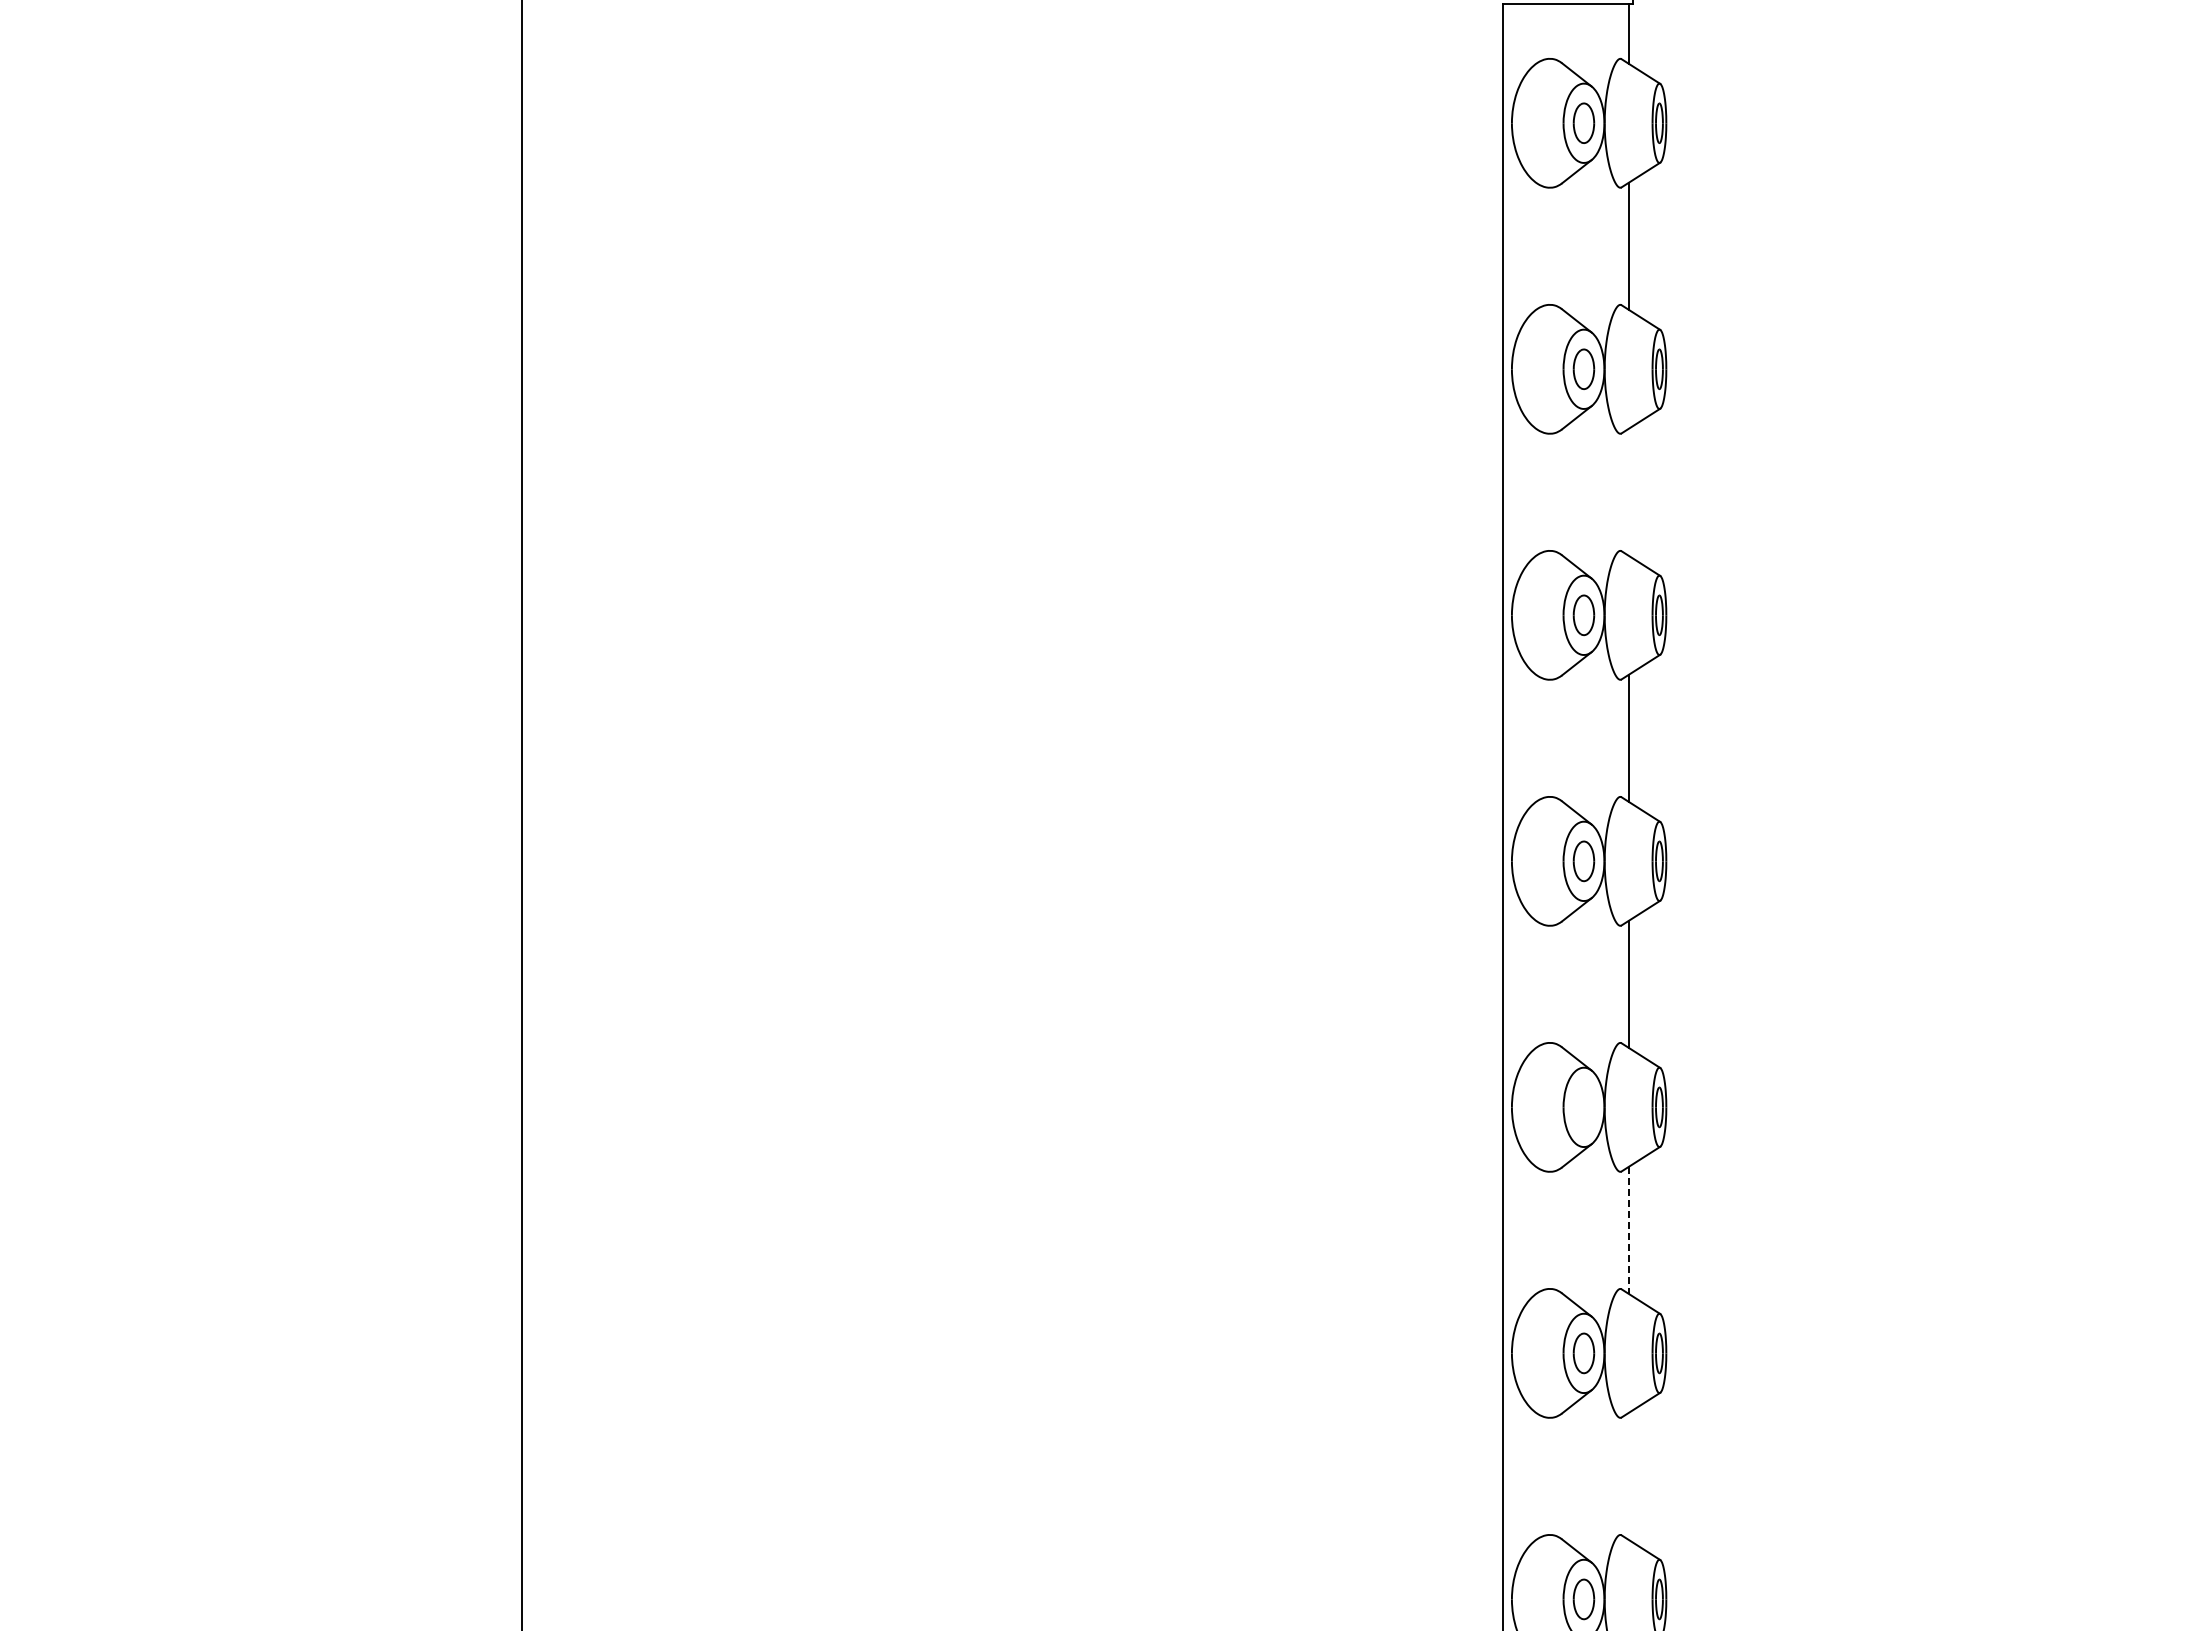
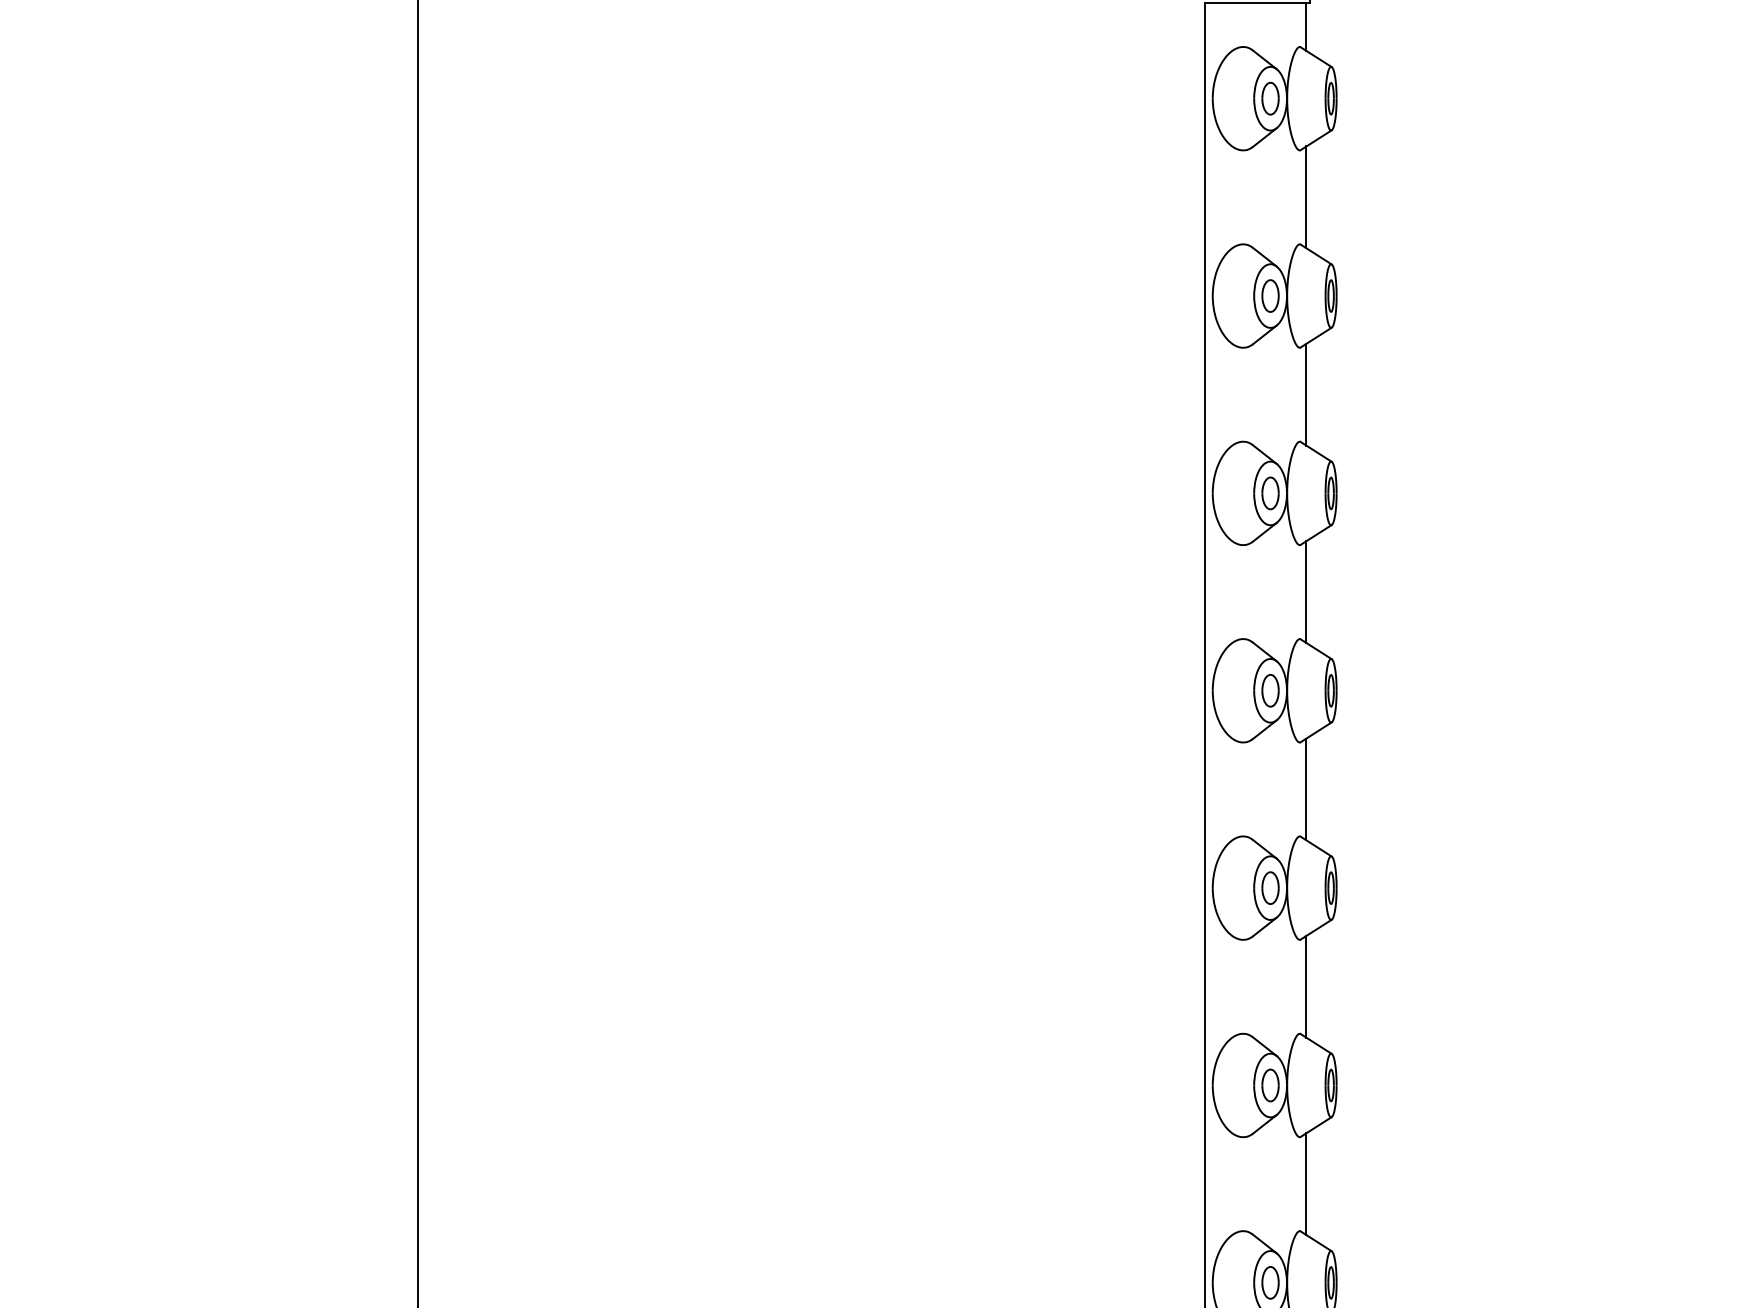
line: (1628, 491) -> (1306, 394), added
part: (1583, 1107) -> (1270, 888), added
line: (1628, 1230) -> (1306, 986), dashed -> solid
line: (1628, 1475) -> (1306, 1183), added

